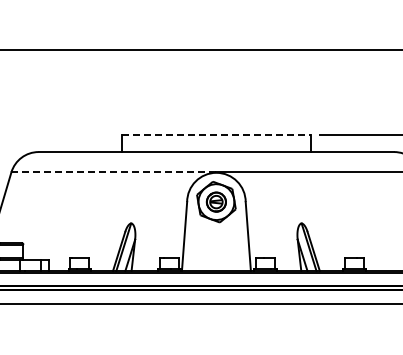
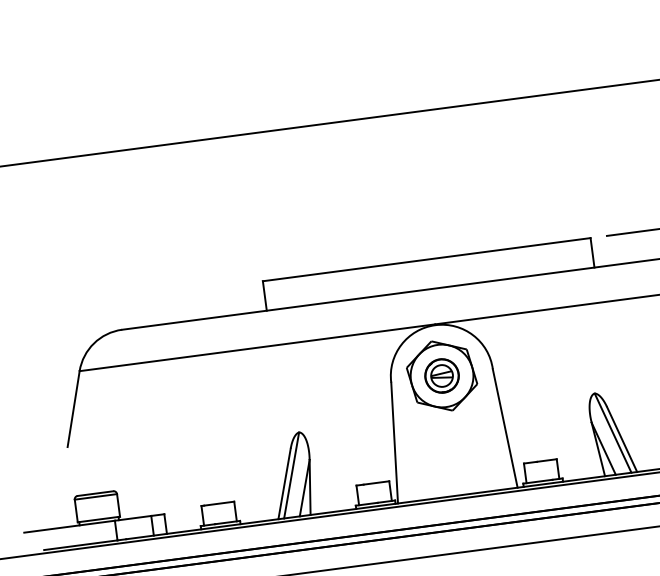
line: (216, 135) -> (426, 260), dashed -> solid
line: (113, 172) -> (256, 348), dashed -> solid

